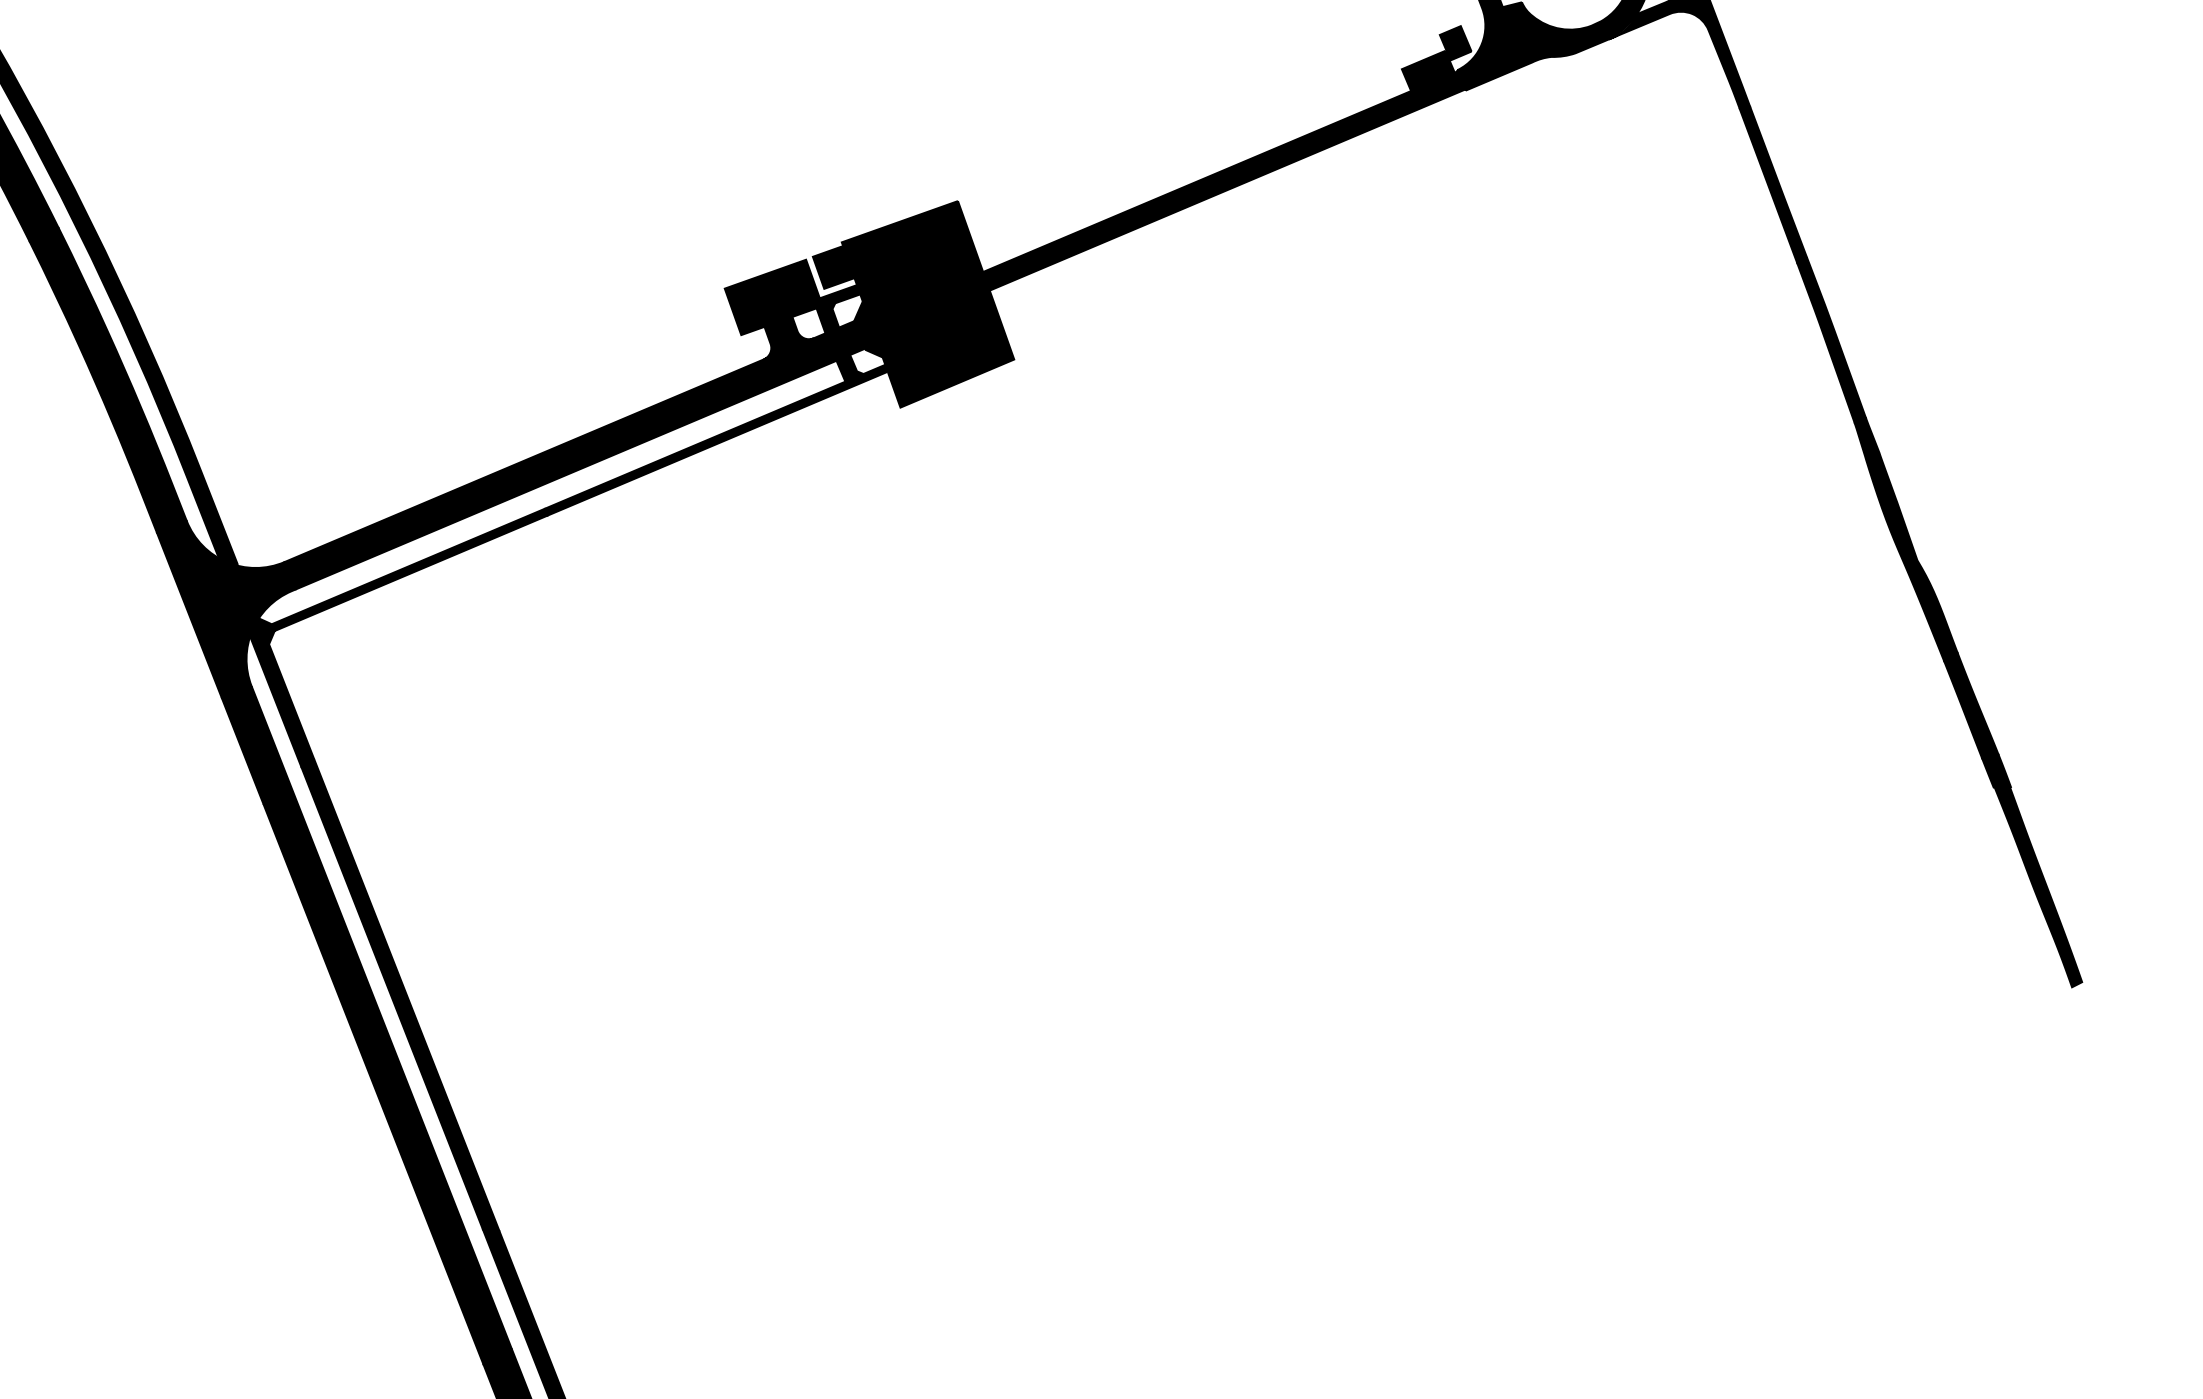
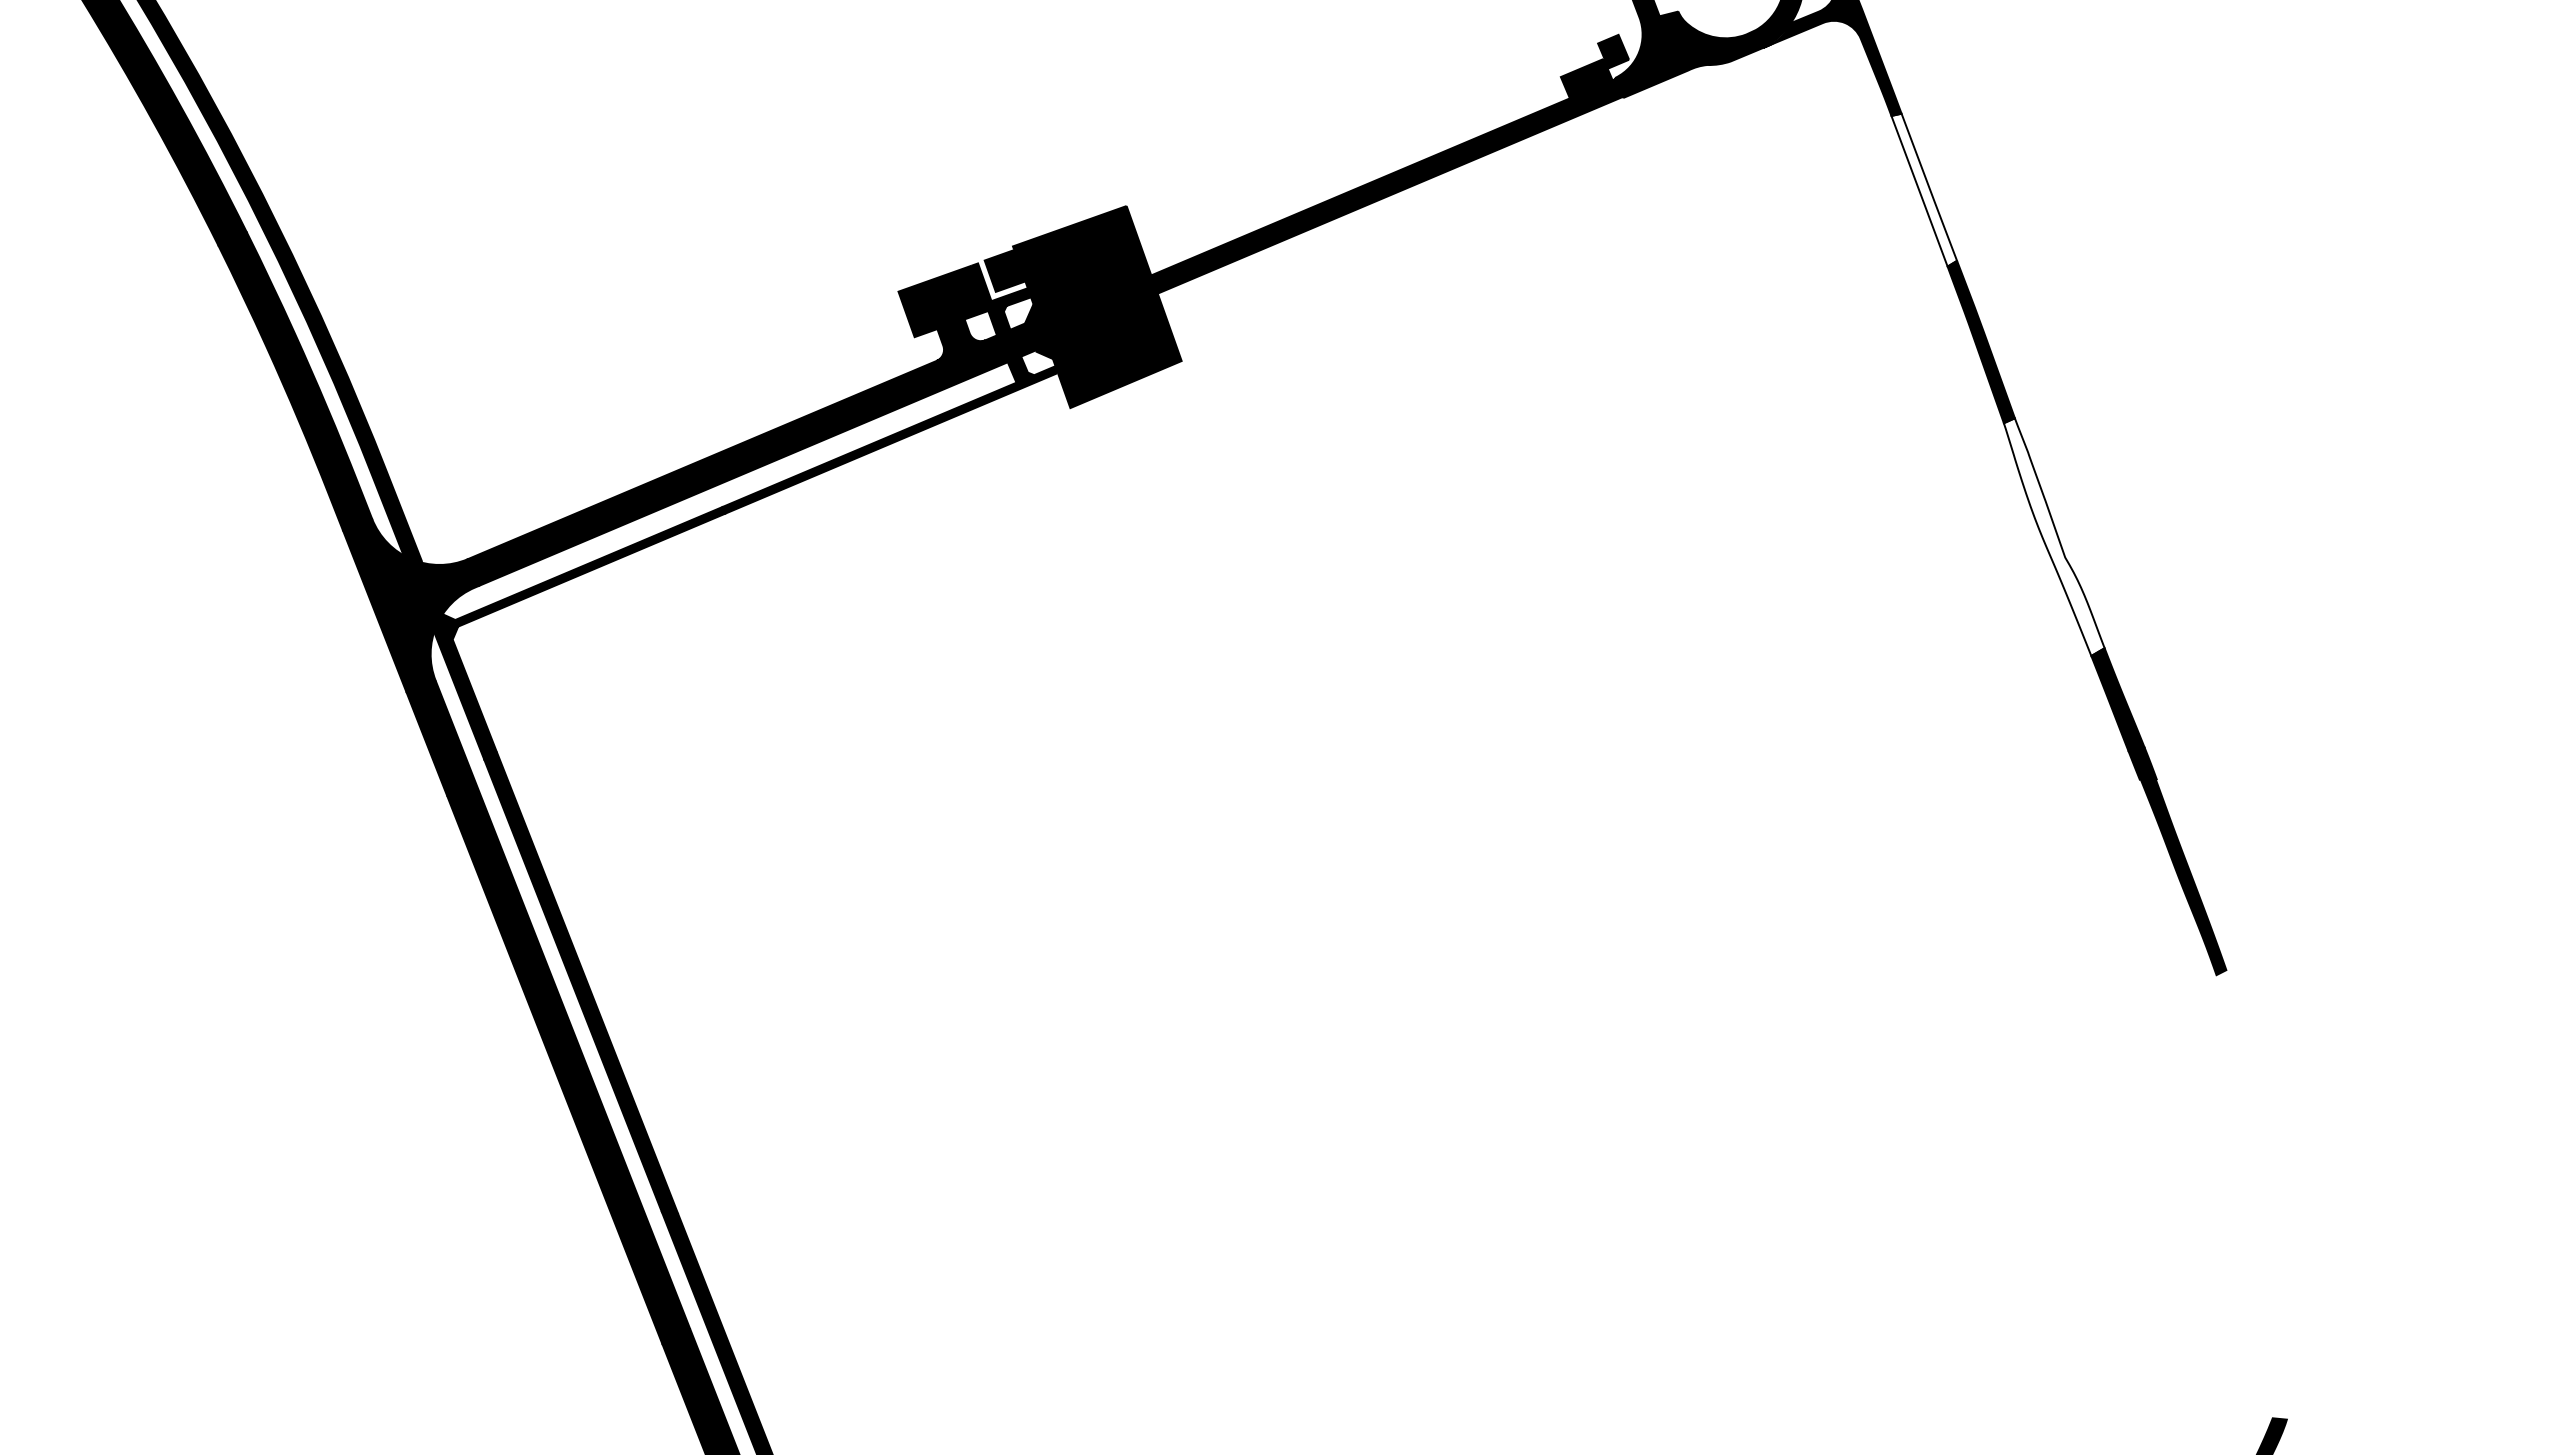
fill: (1773, 184) -> (1924, 189), removed
fill: (1905, 539) -> (2053, 537), removed

